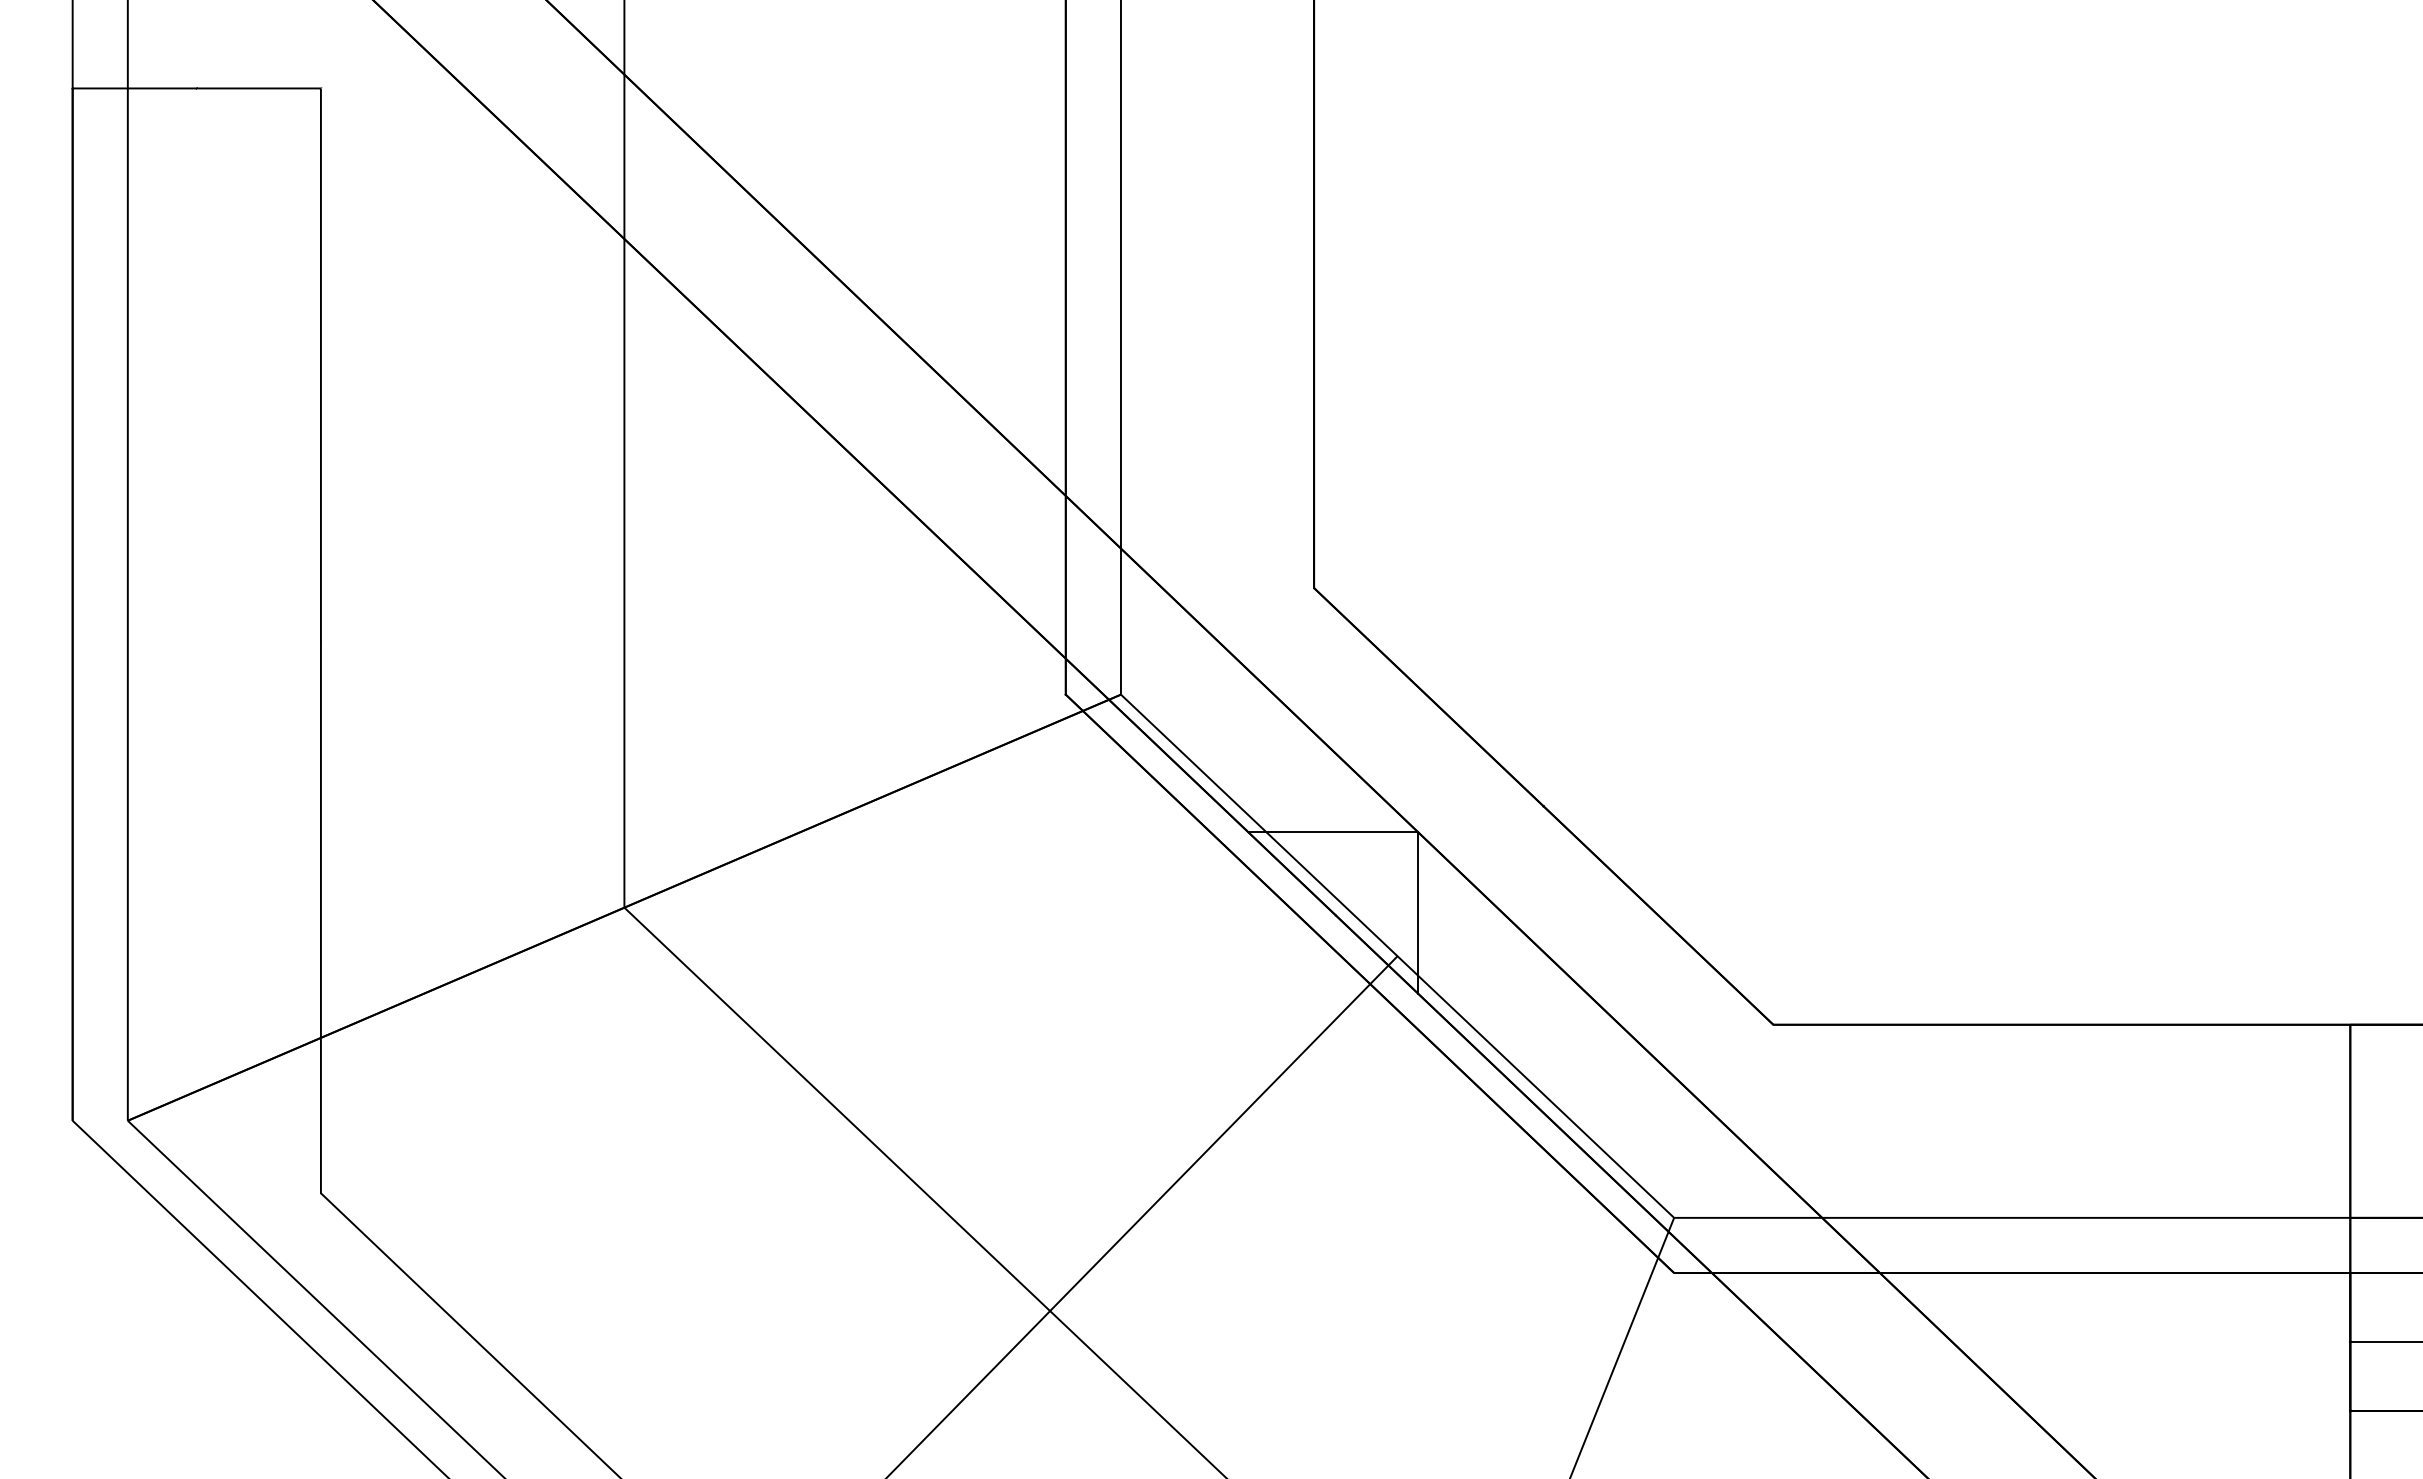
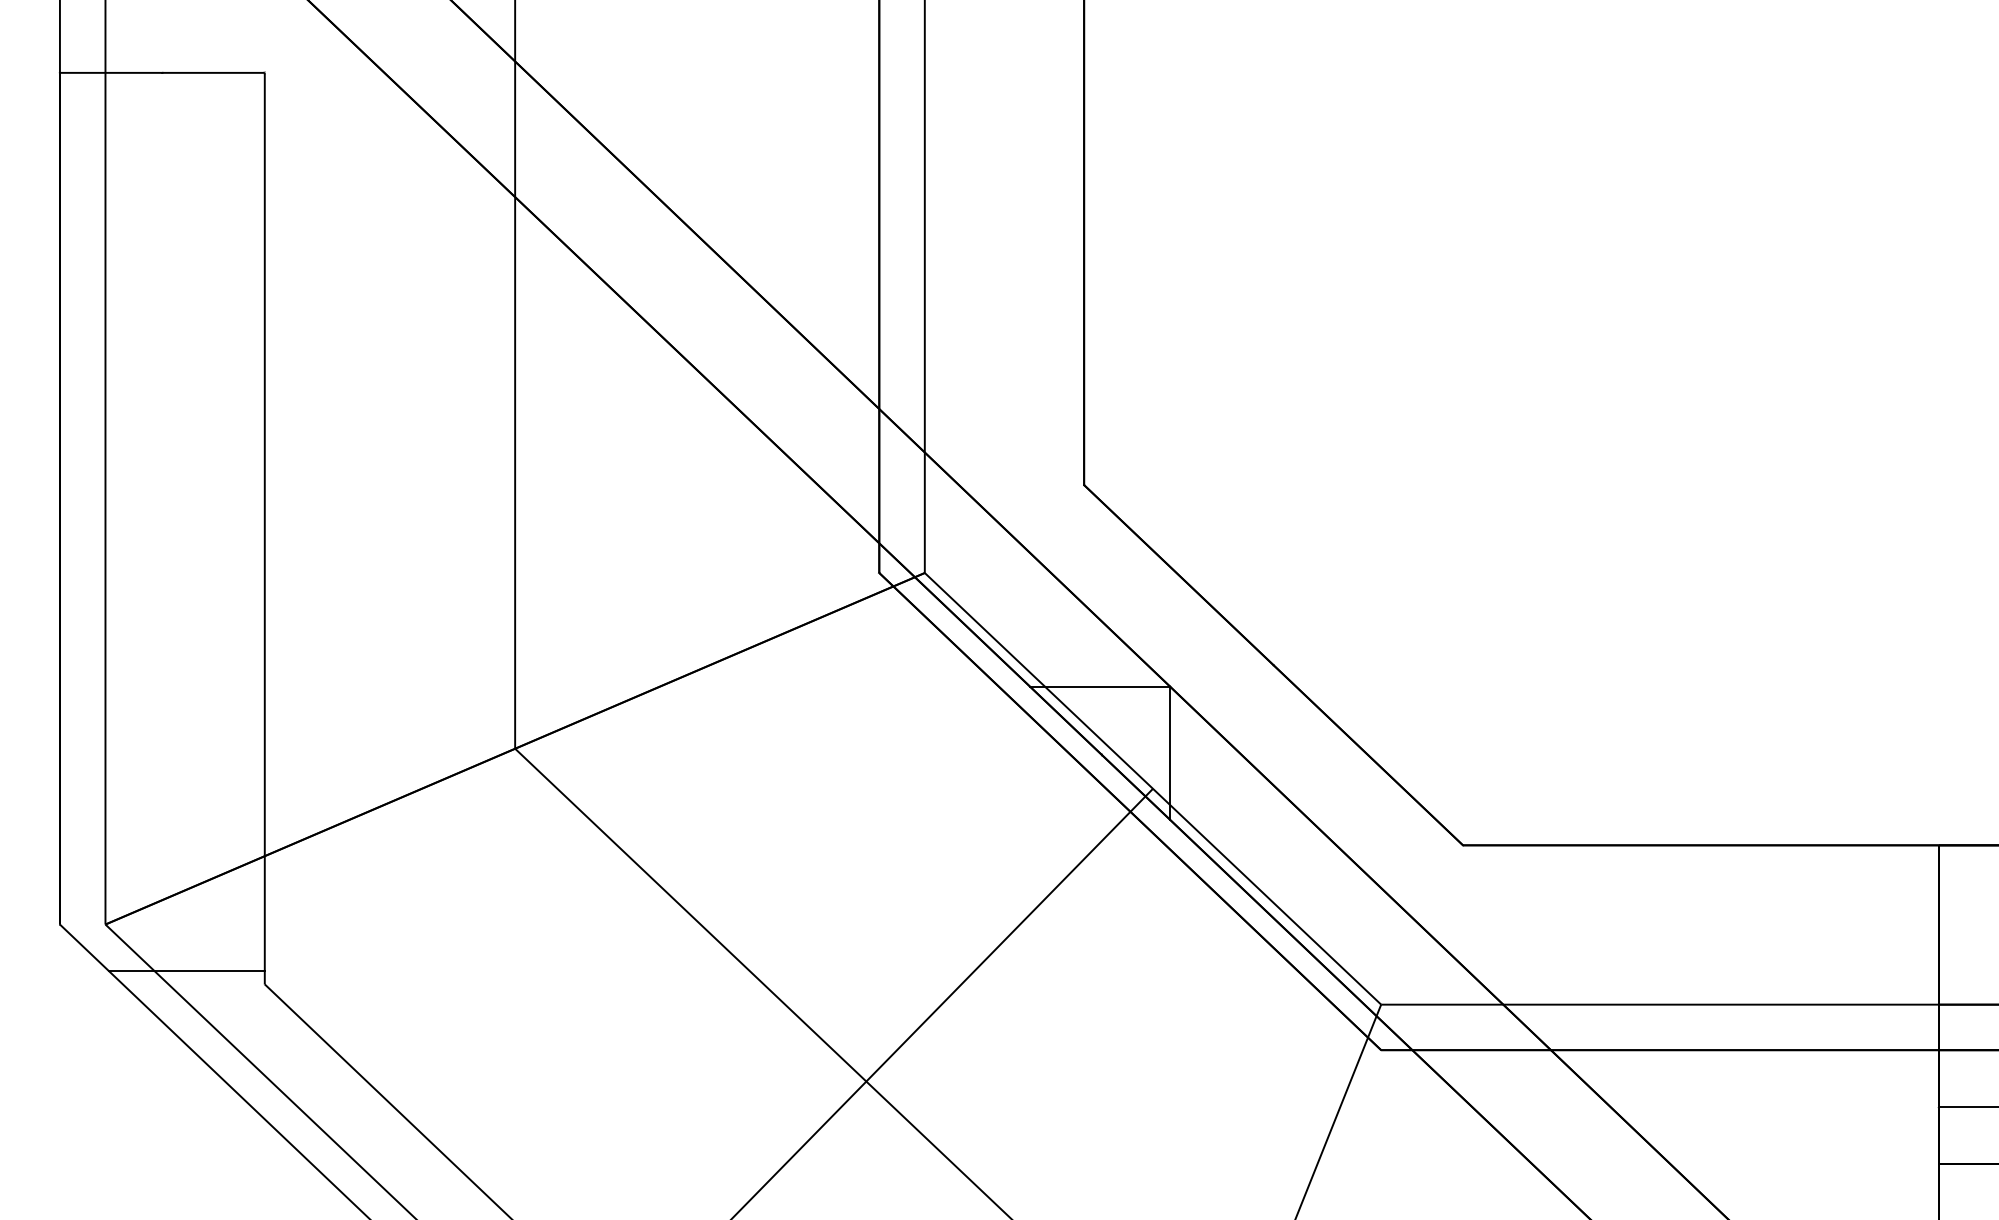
line: (226, 1177) -> (186, 971), added

